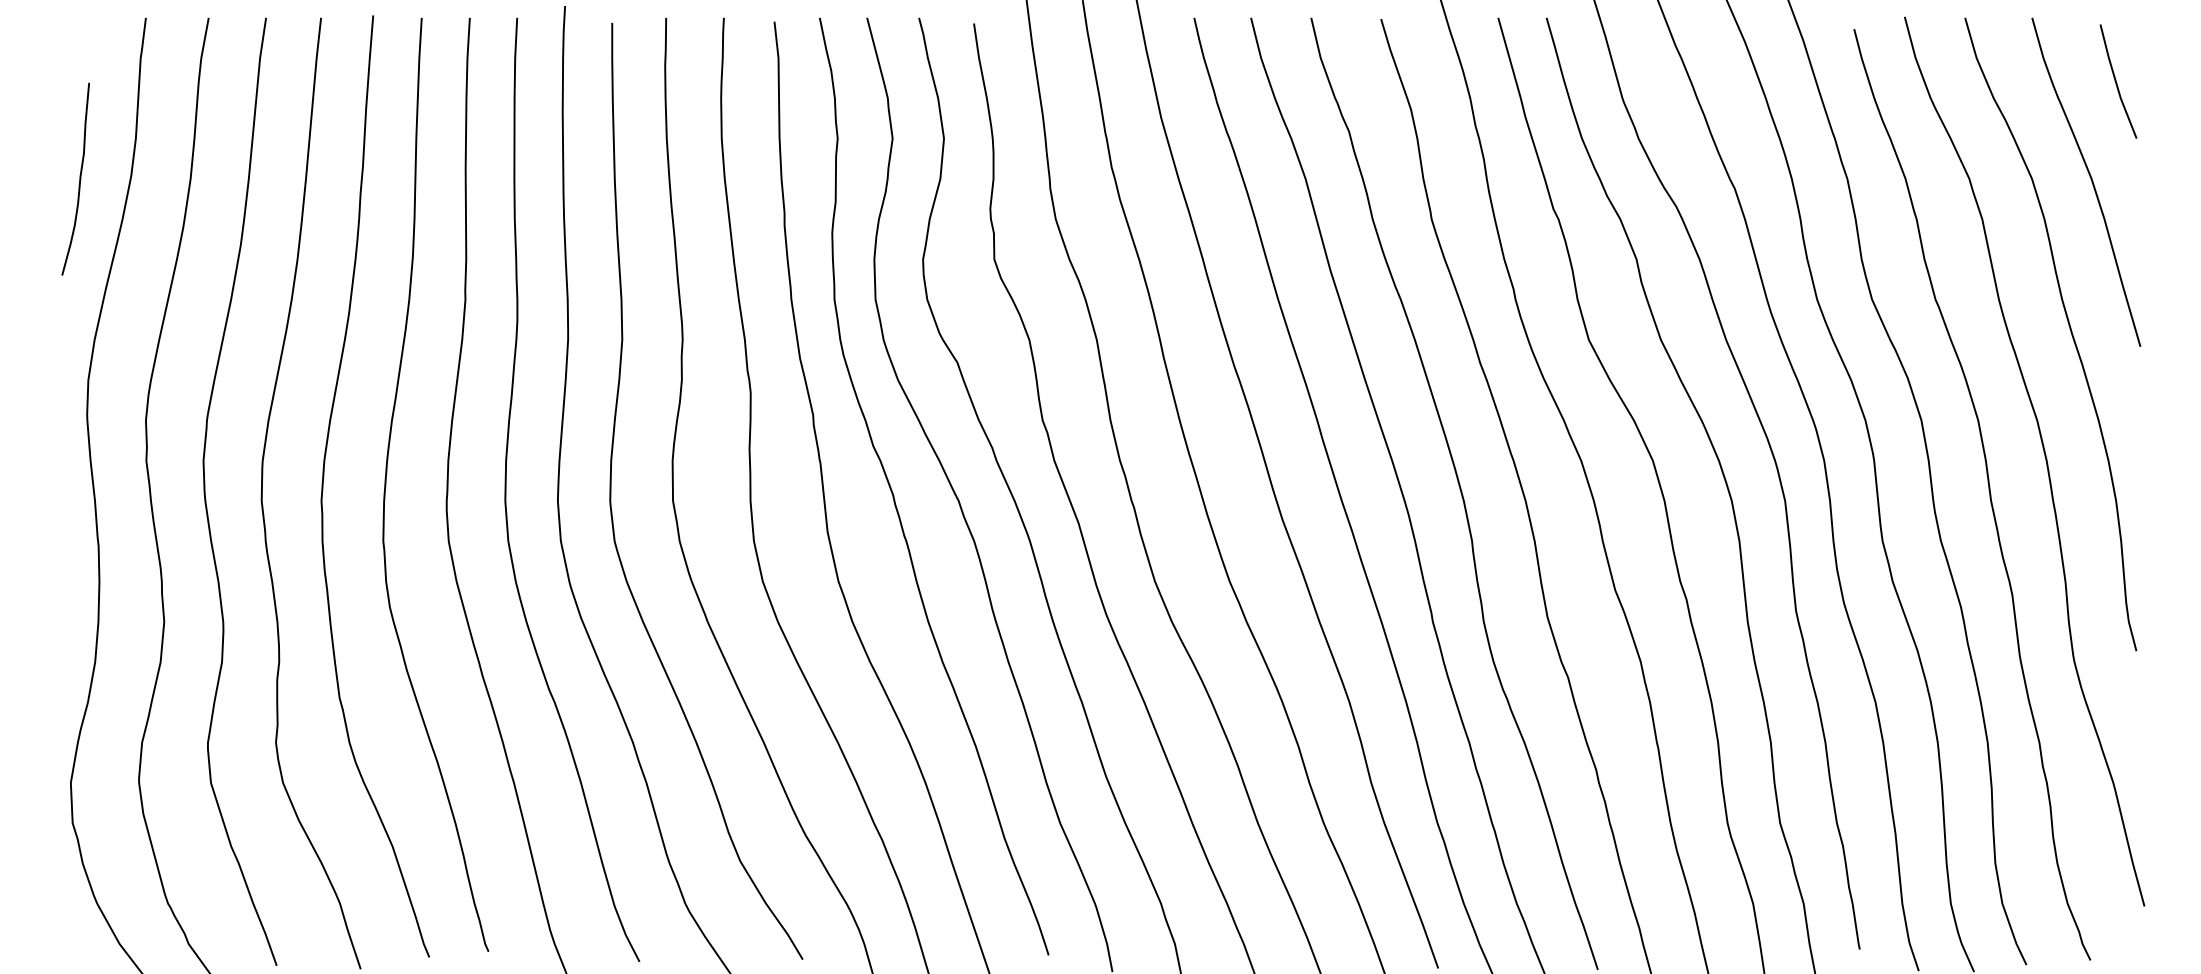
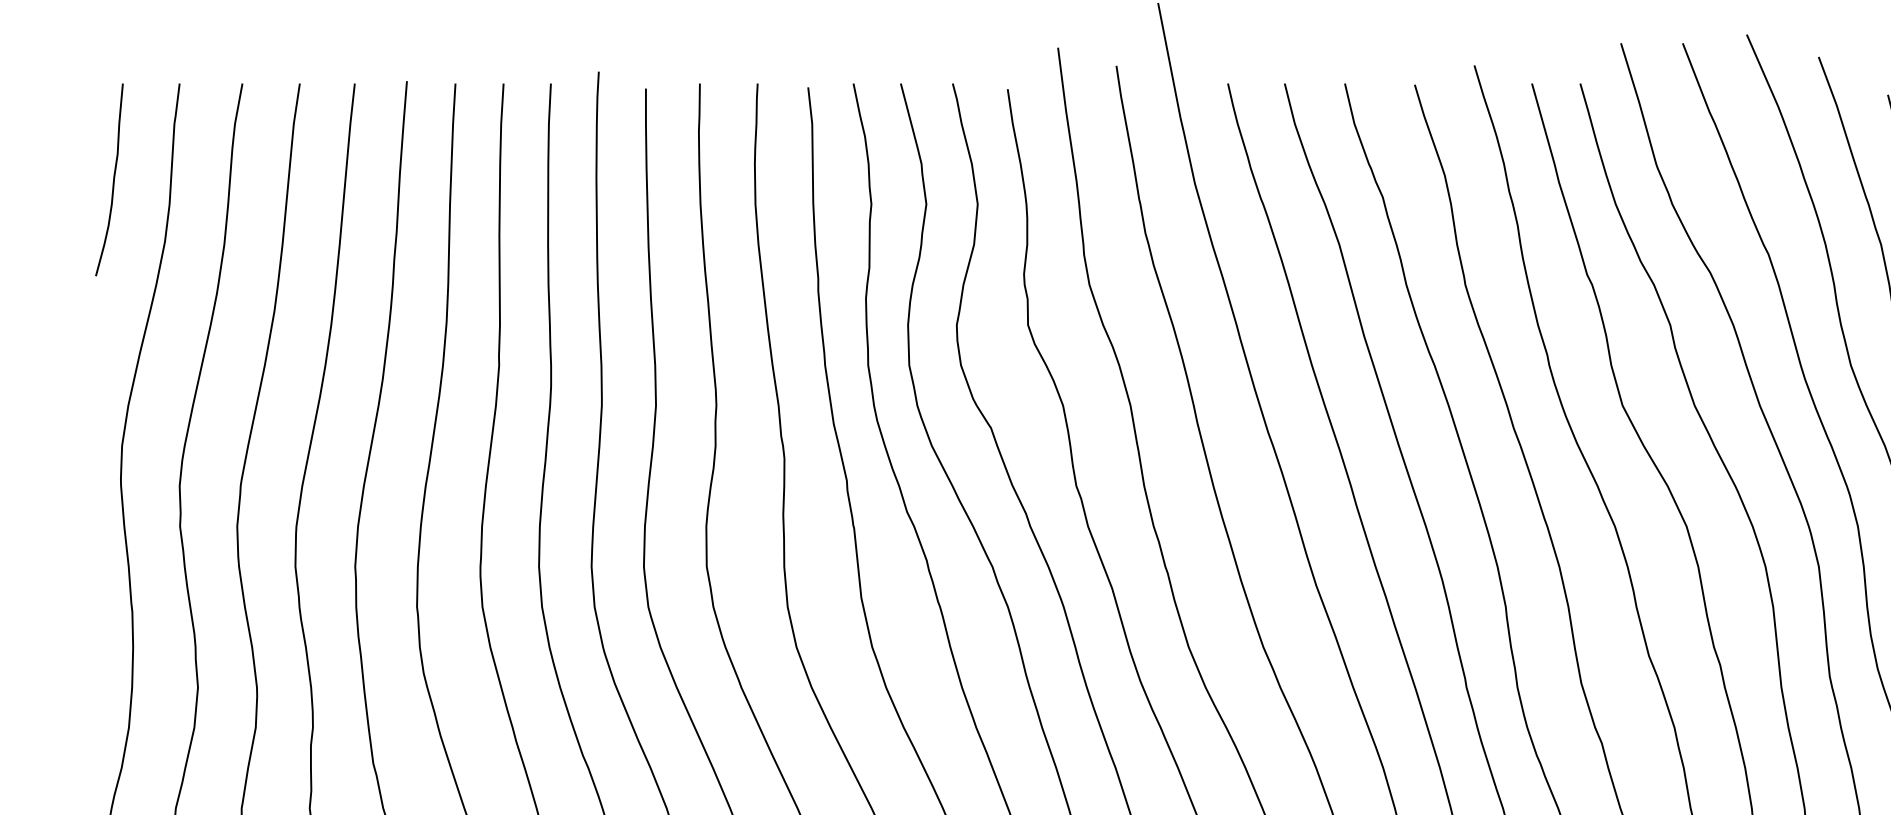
curve: (79, 178) -> (113, 179), moved

